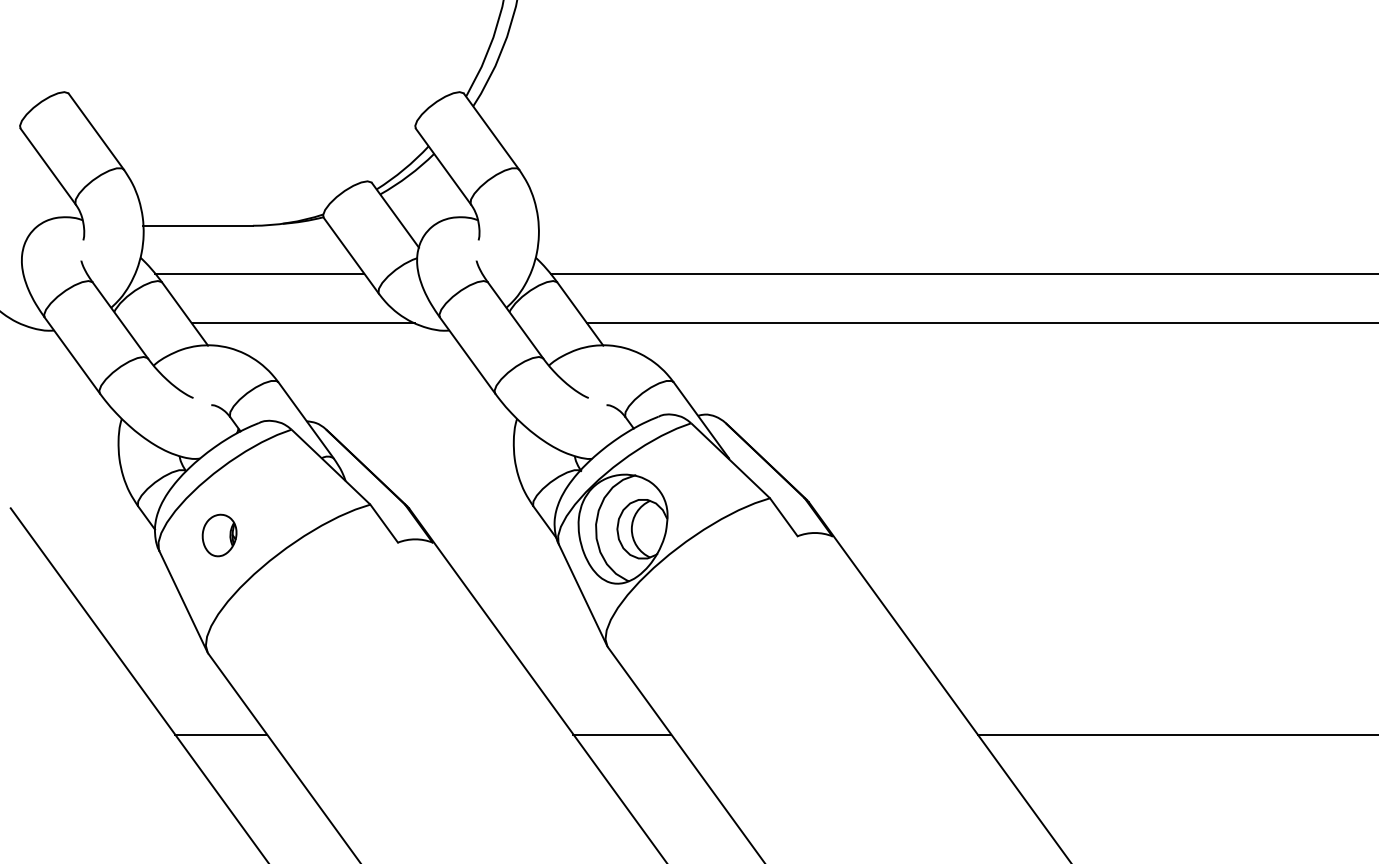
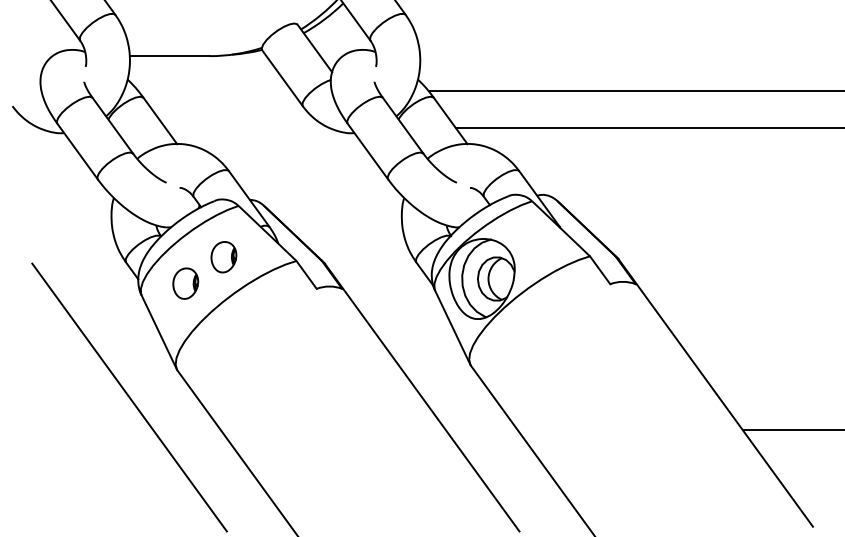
line: (259, 273) -> (215, 91), removed
line: (303, 323) -> (247, 127), removed
part: (271, 499) -> (223, 257), added
line: (221, 734) -> (187, 429), removed
line: (622, 734) -> (481, 429), removed

